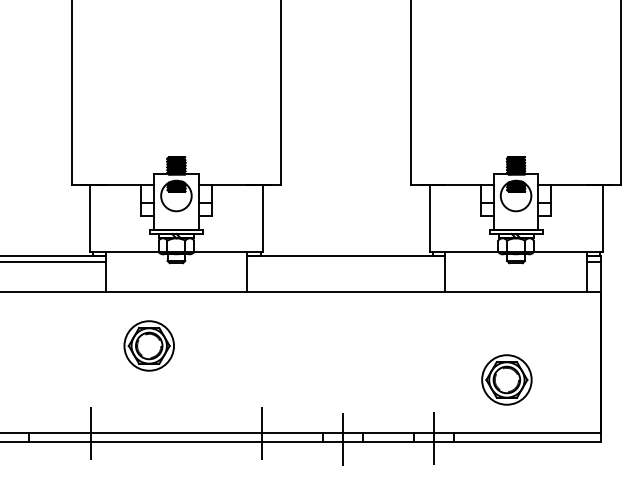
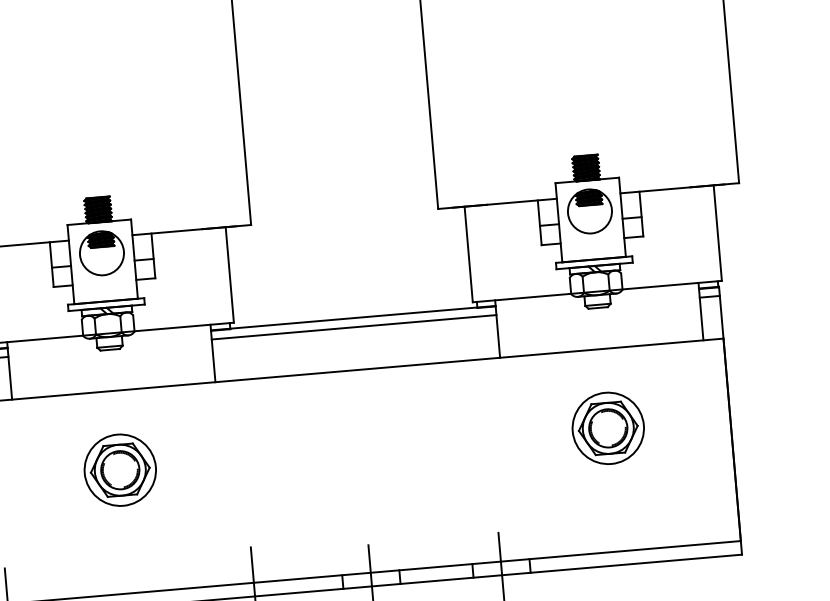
line: (346, 262) -> (354, 327), added
part: (148, 345) -> (119, 469), moved
part: (506, 379) -> (607, 427), moved

